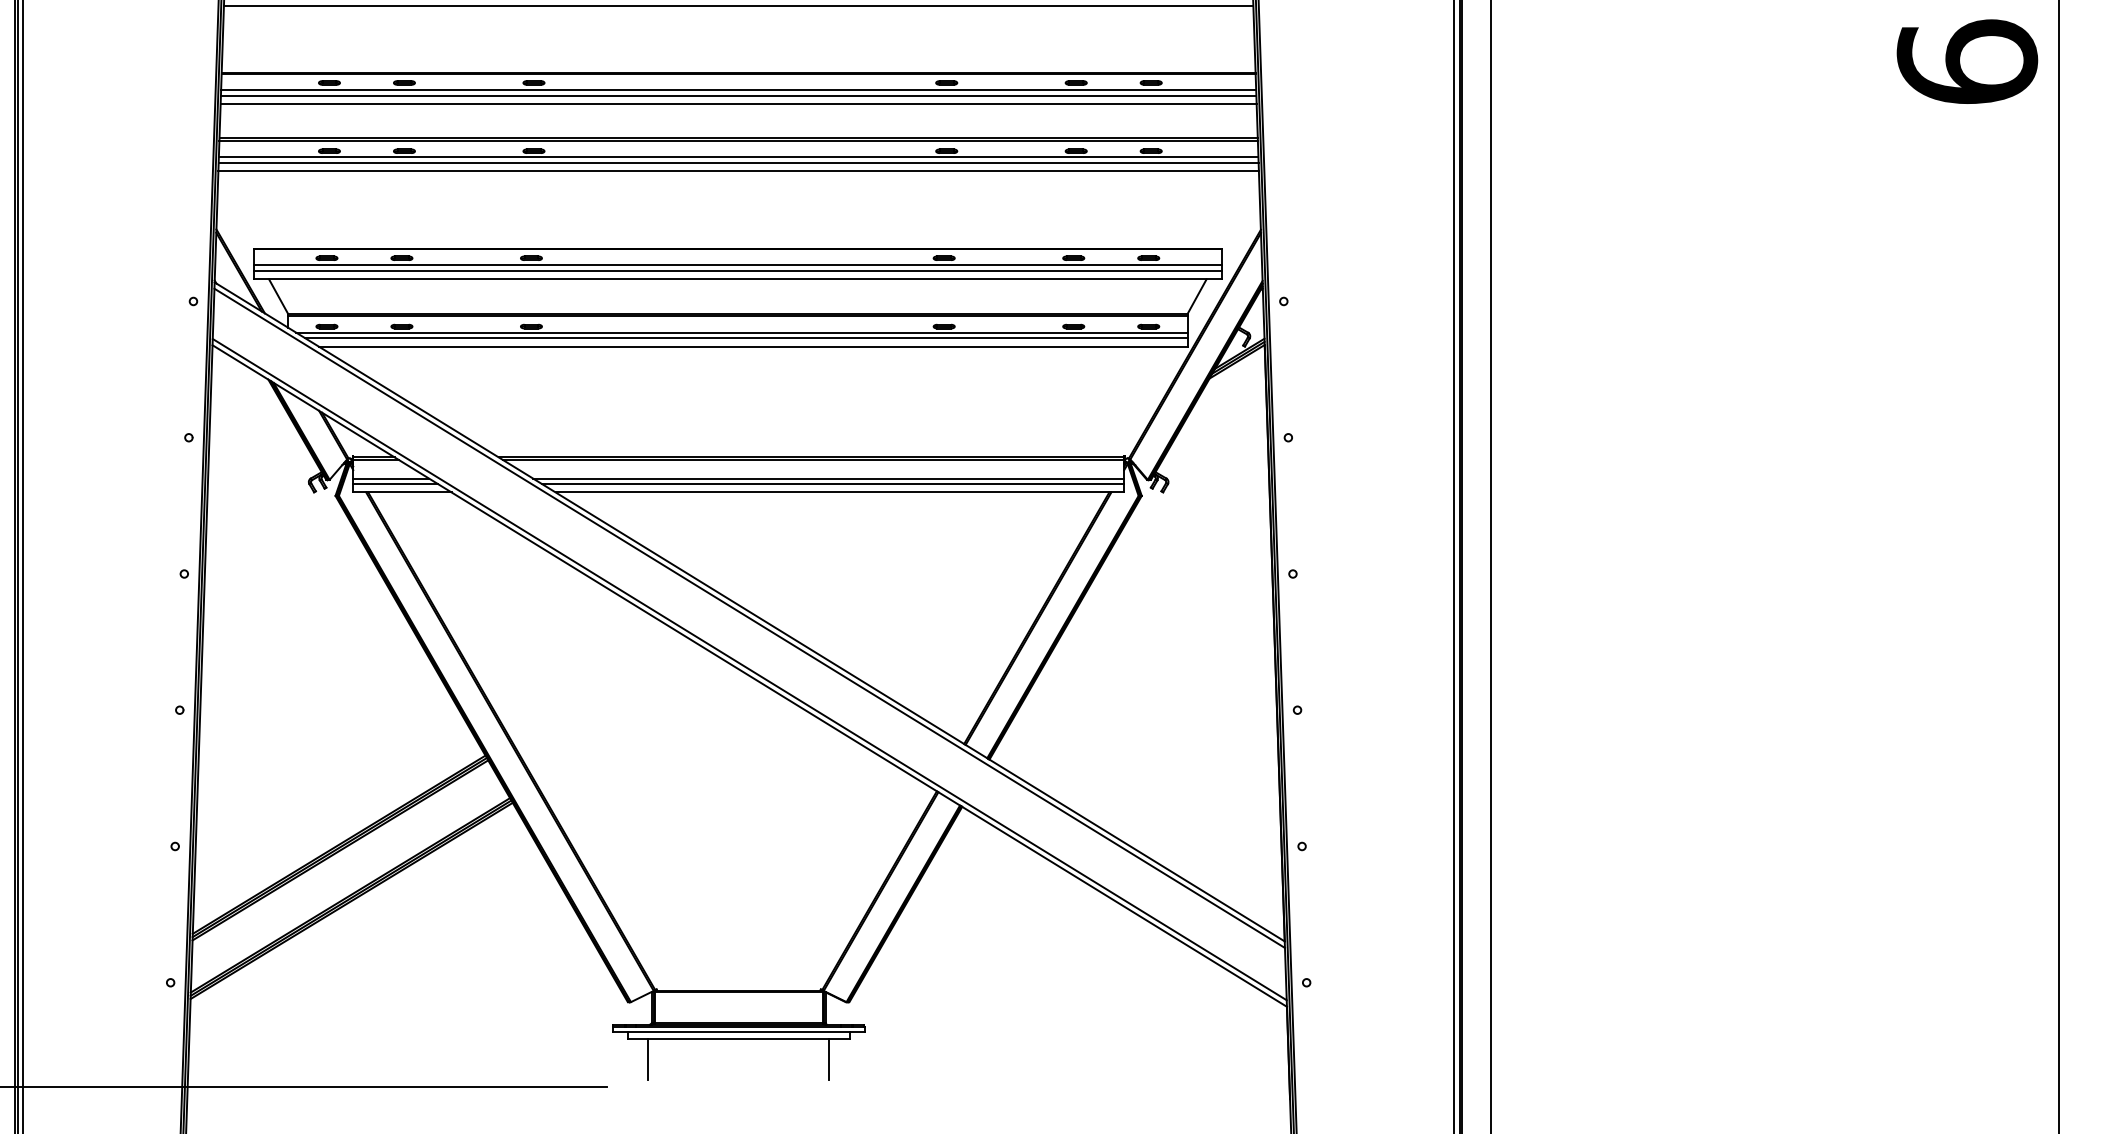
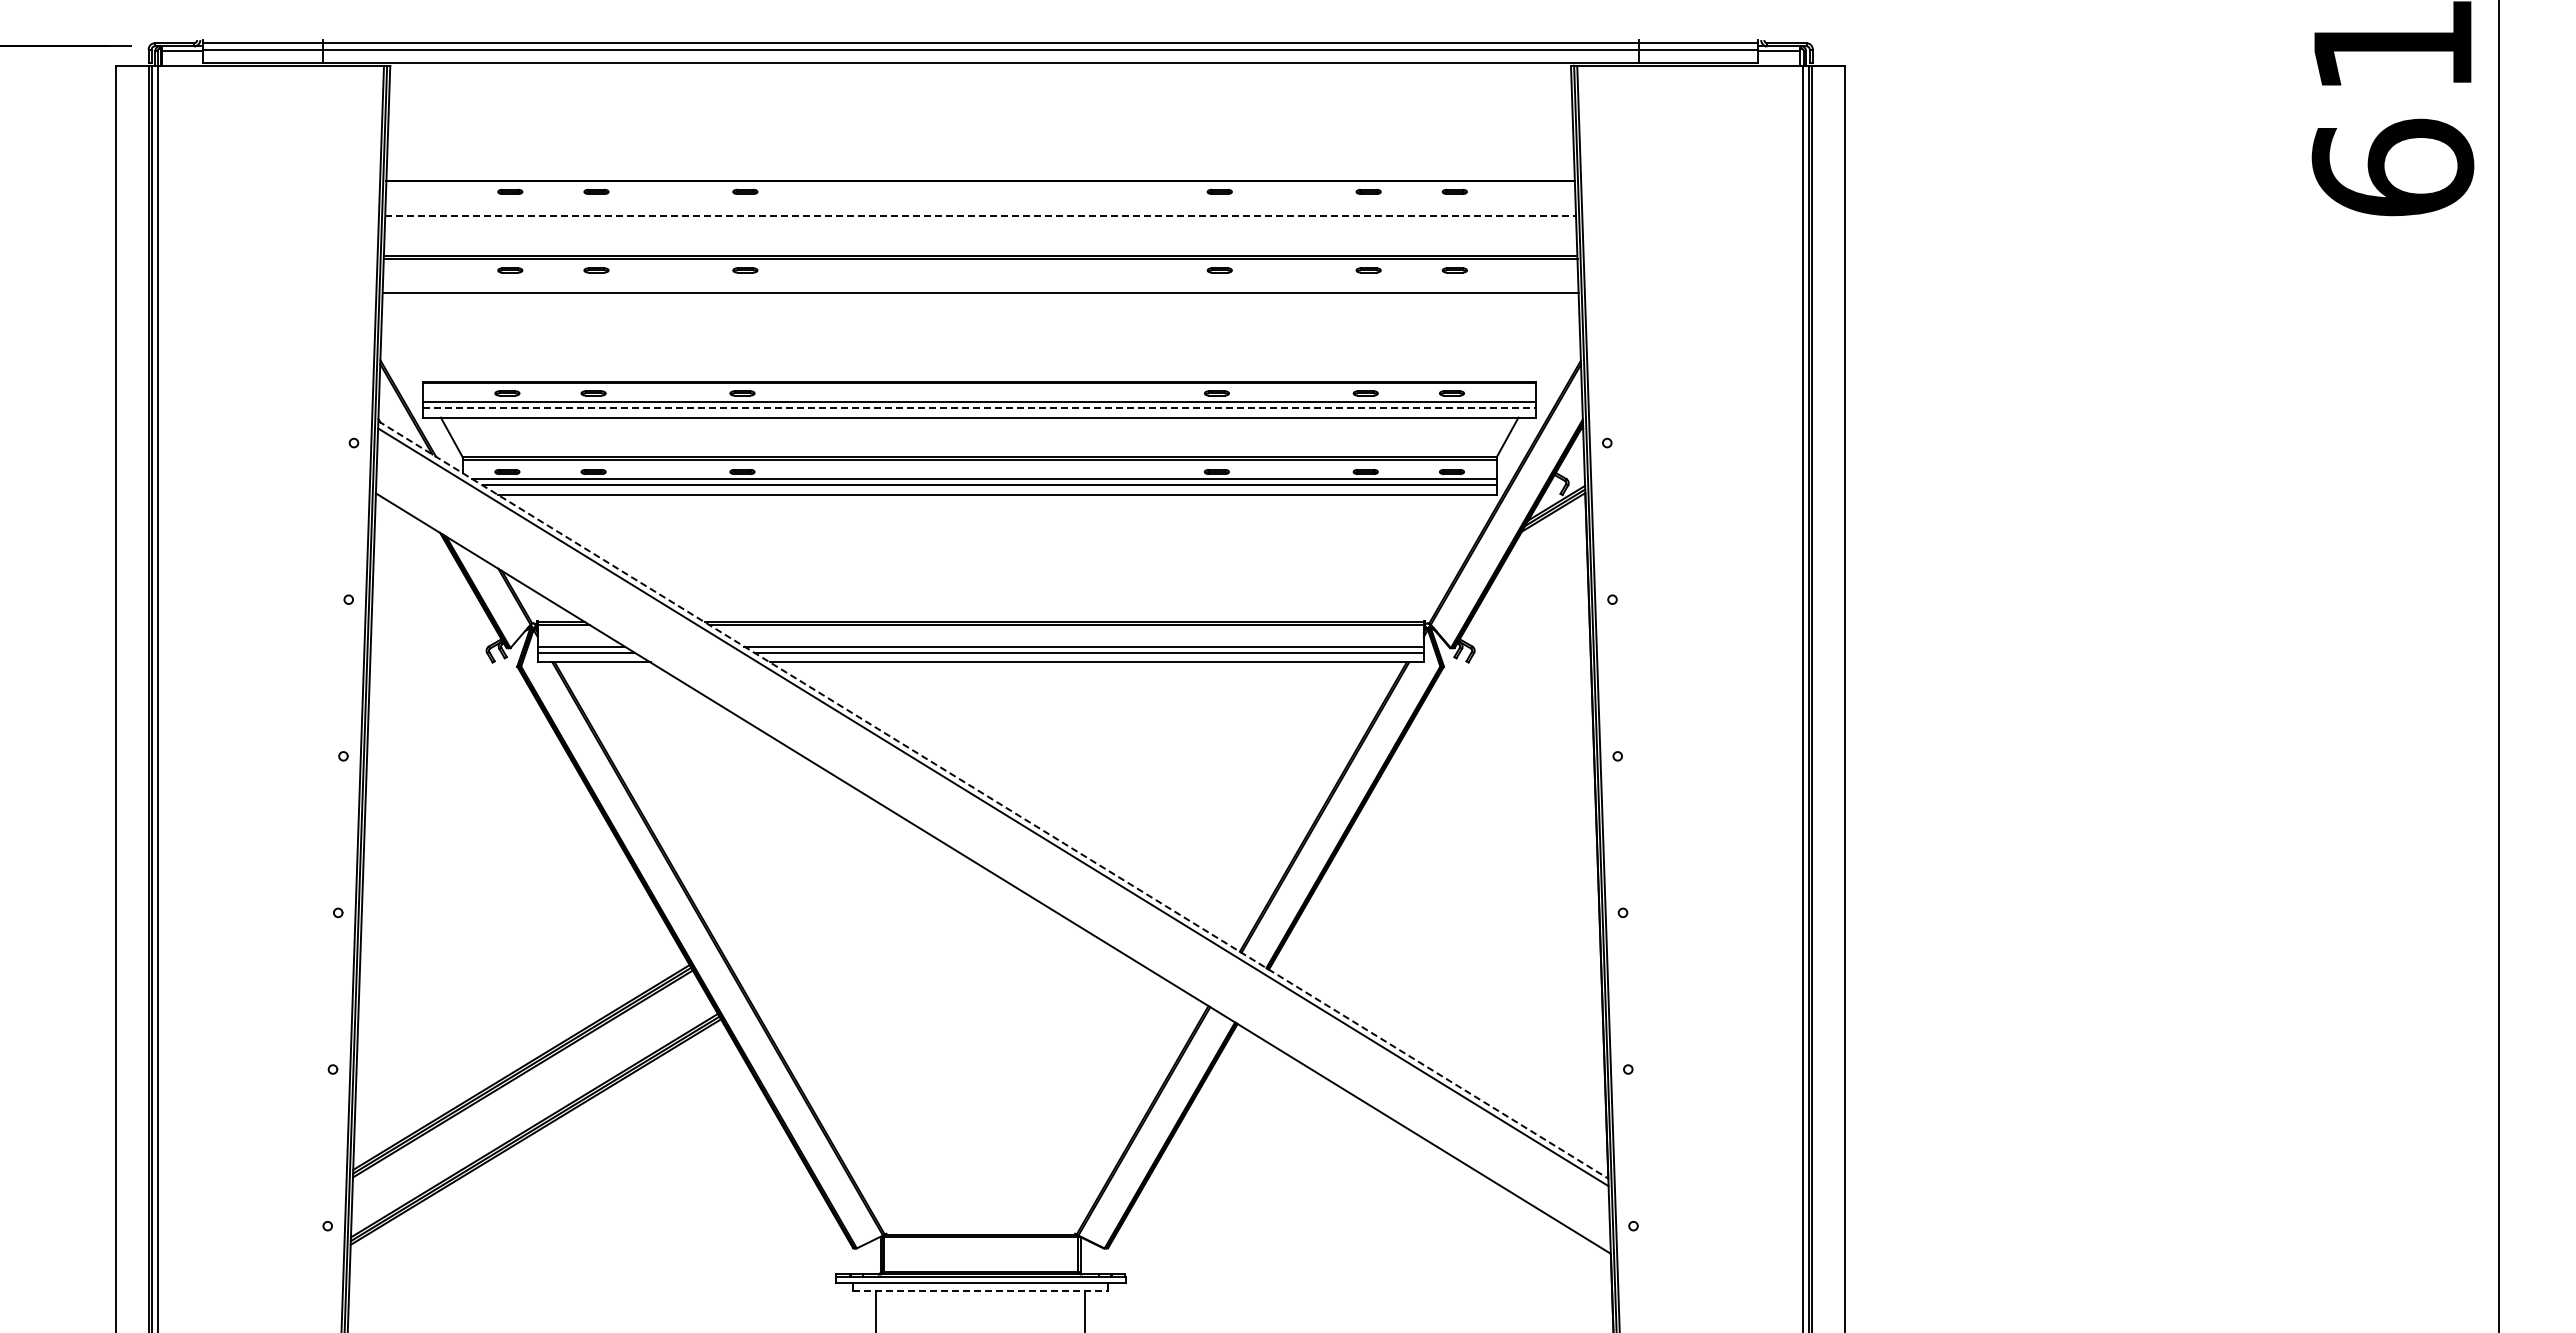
line: (738, 6) -> (980, 103), removed
line: (738, 90) -> (980, 200), removed
line: (738, 95) -> (980, 206), removed
line: (739, 104) -> (981, 216), solid -> dashed
line: (738, 157) -> (980, 277), removed
line: (738, 162) -> (980, 283), removed
line: (738, 271) -> (980, 408), solid -> dashed
line: (749, 612) -> (993, 800), solid -> dashed
line: (749, 669) -> (993, 866), removed
line: (738, 1038) -> (980, 1290), solid -> dashed

